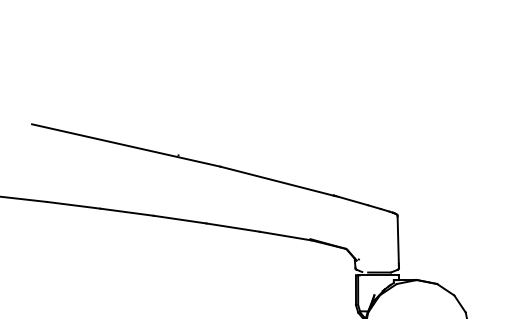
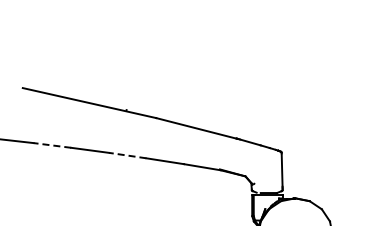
line: (72, 205) -> (51, 145), solid -> dashed
line: (179, 219) -> (127, 155), solid -> dashed

